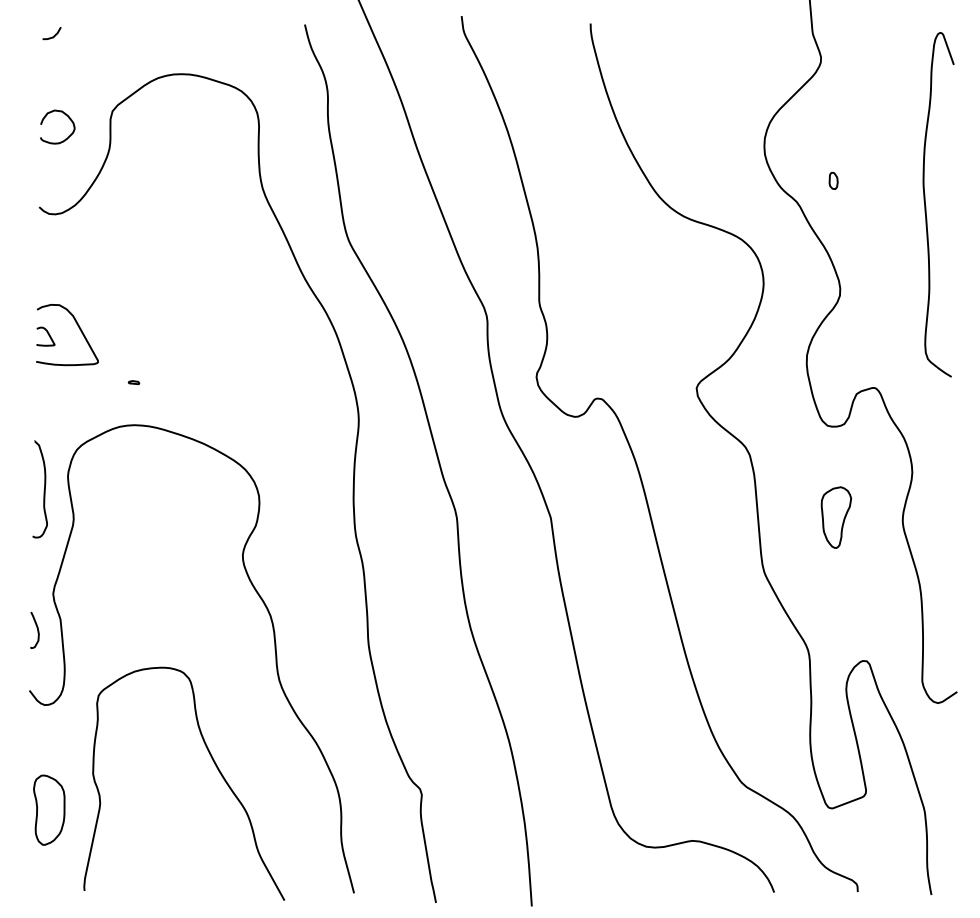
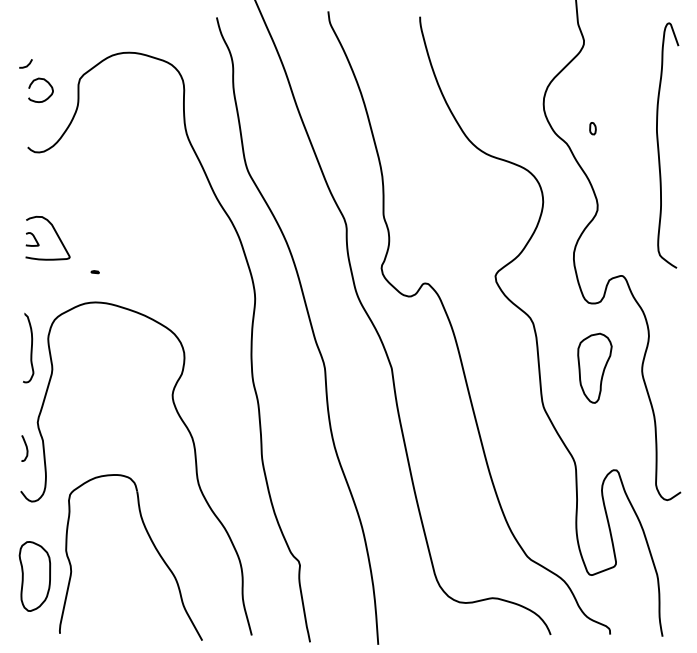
line: (54, 34) -> (27, 64), moved
part: (835, 516) -> (594, 367), size x1.6
part: (48, 808) -> (34, 575), size x1.4

